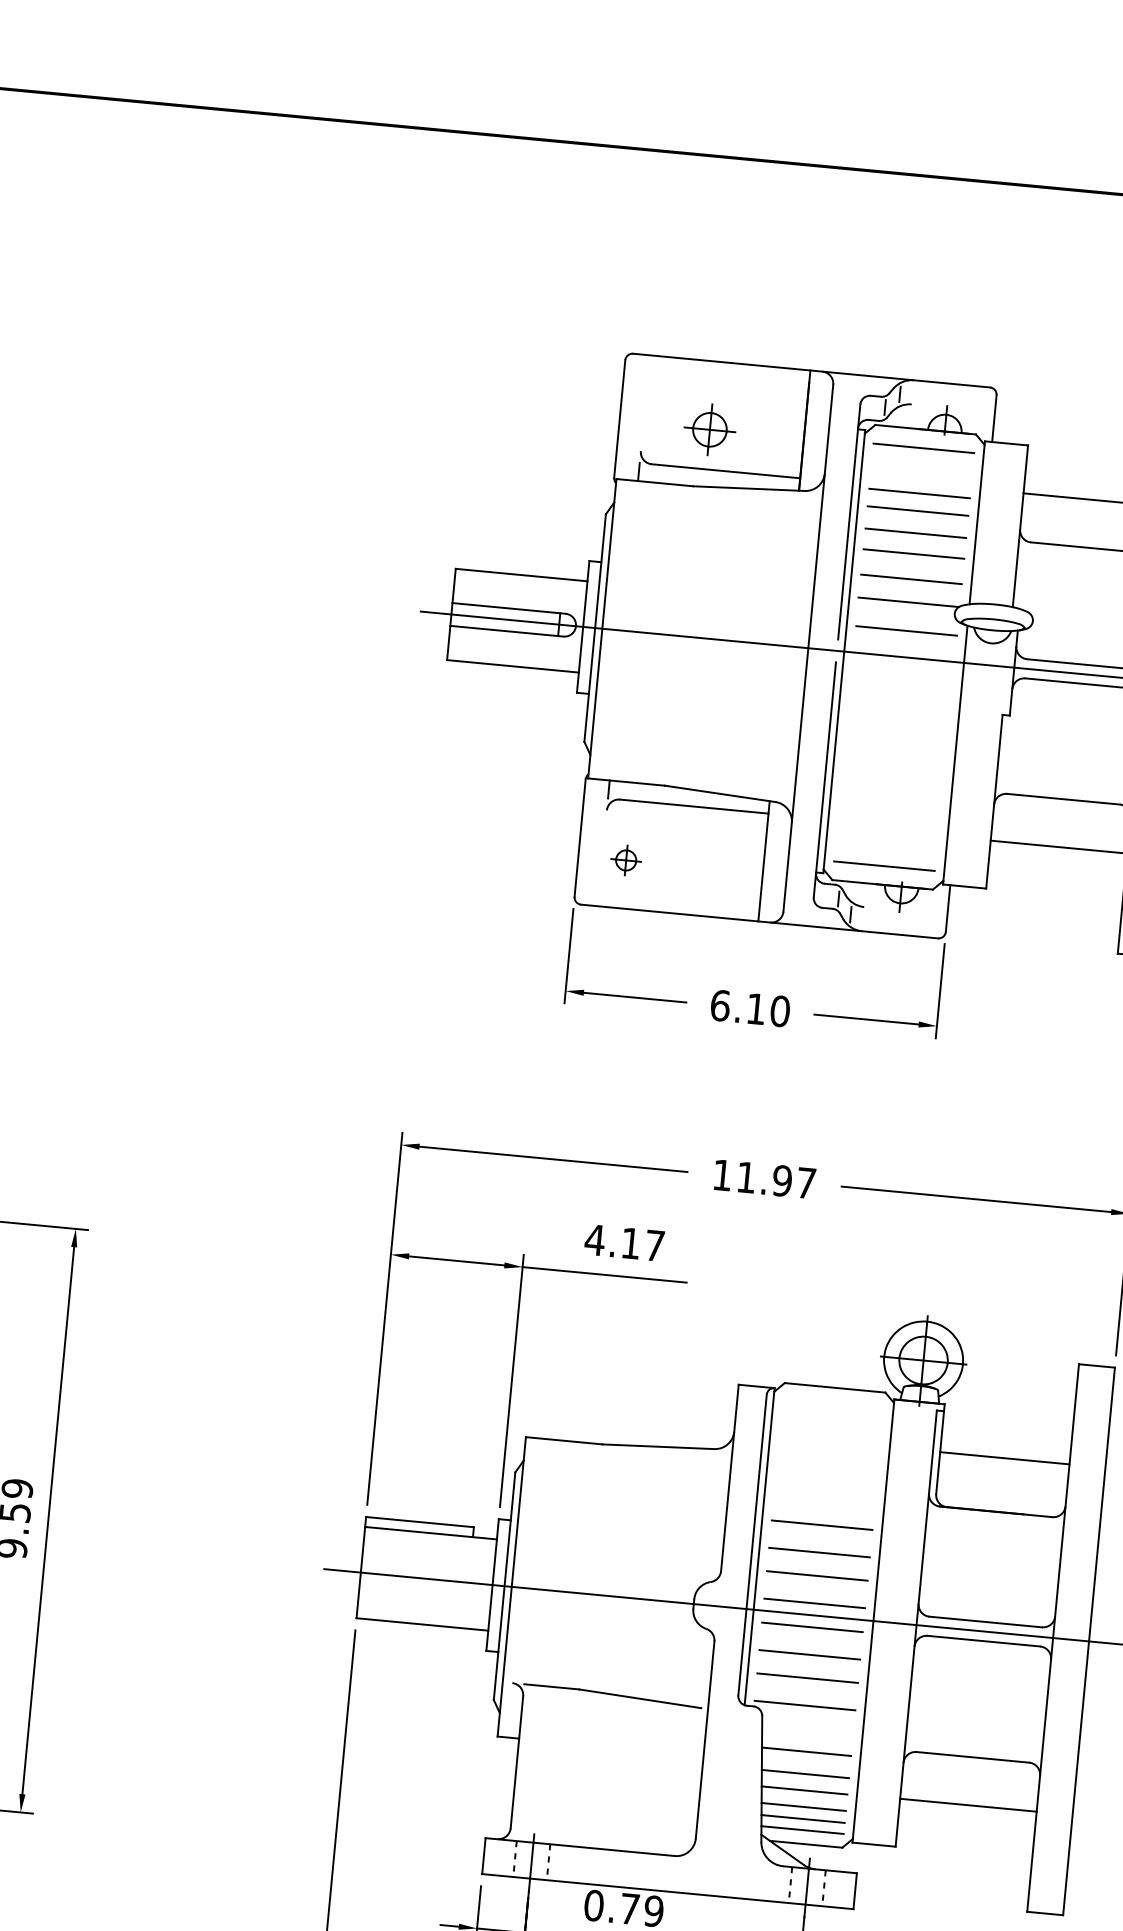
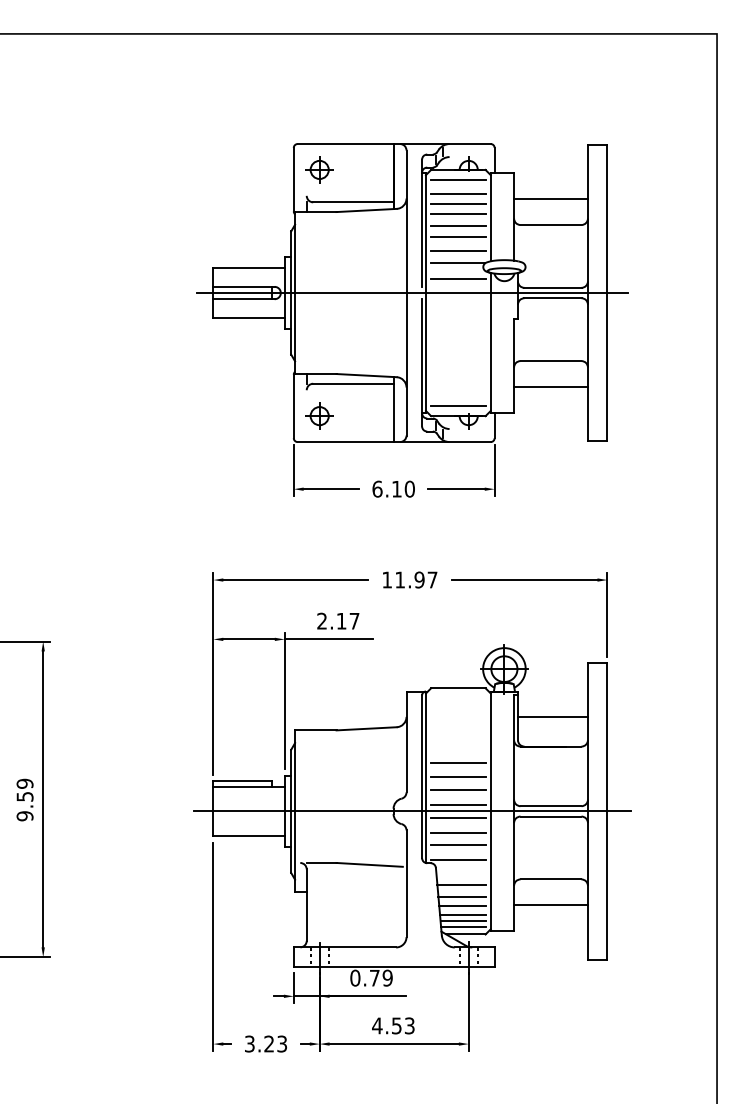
part: (709, 428) -> (319, 169), moved
line: (921, 475) -> (458, 194), added
part: (626, 859) -> (319, 415), size x1.67
text: (593, 1238) -> (321, 620), 4.17 -> 2.17

